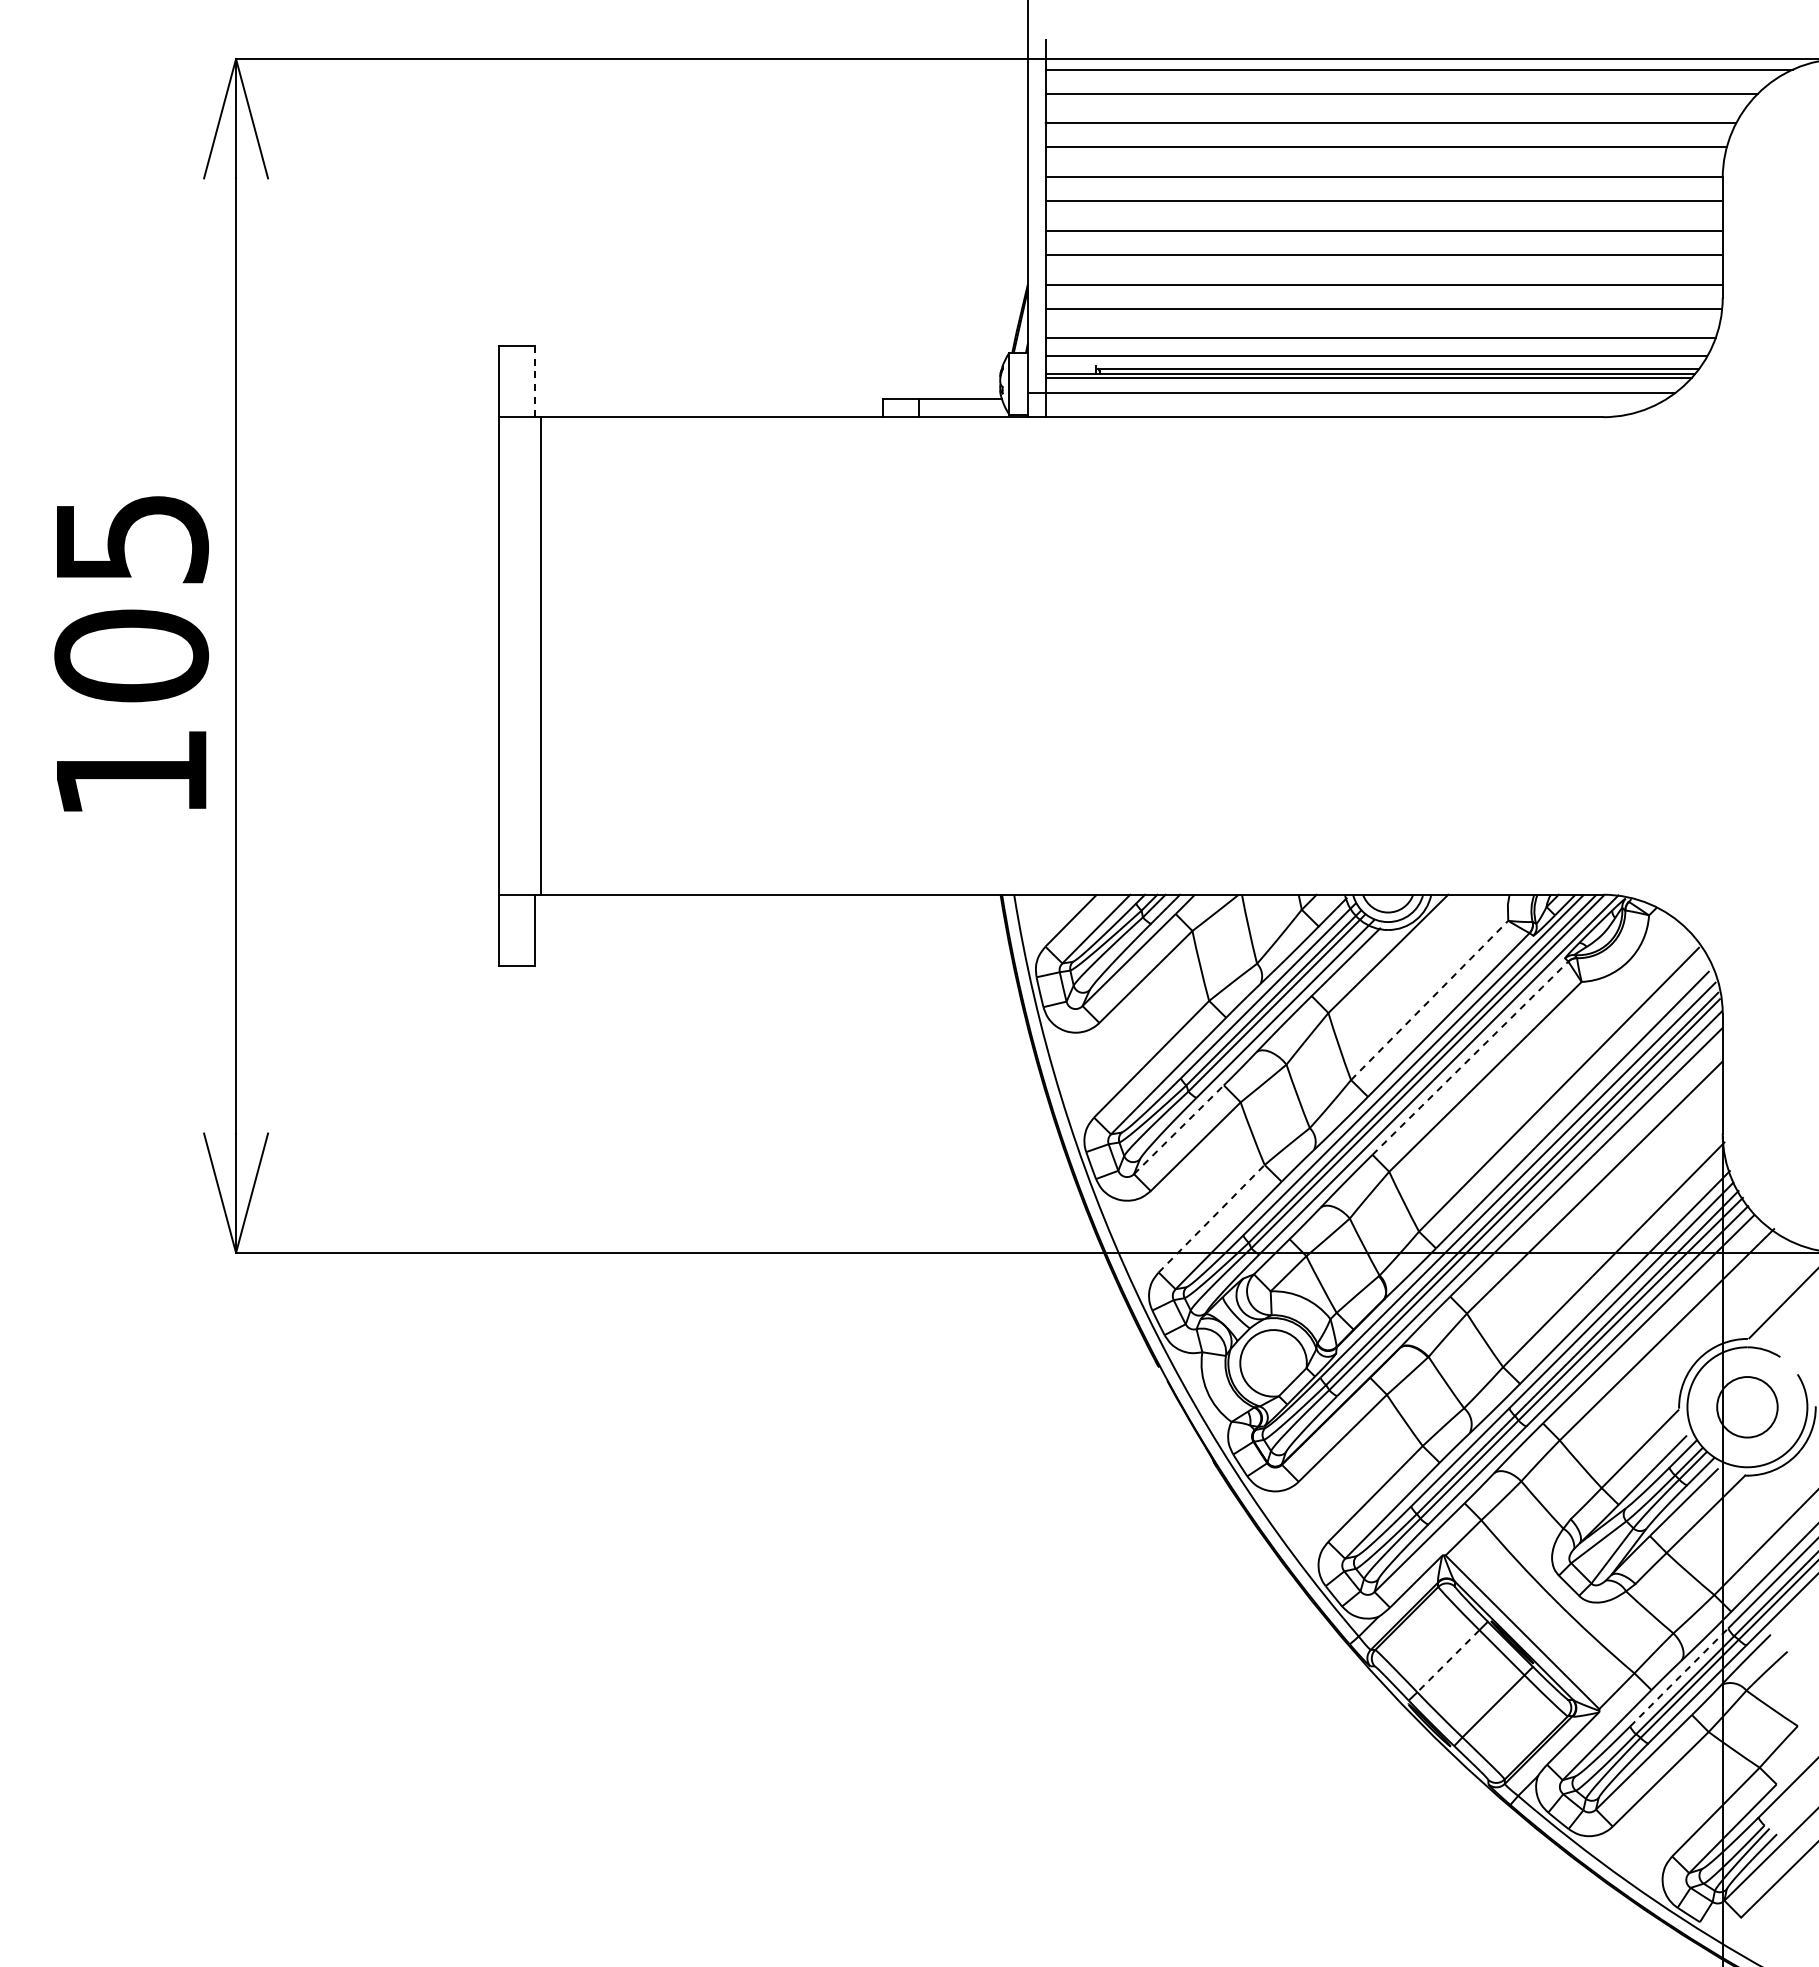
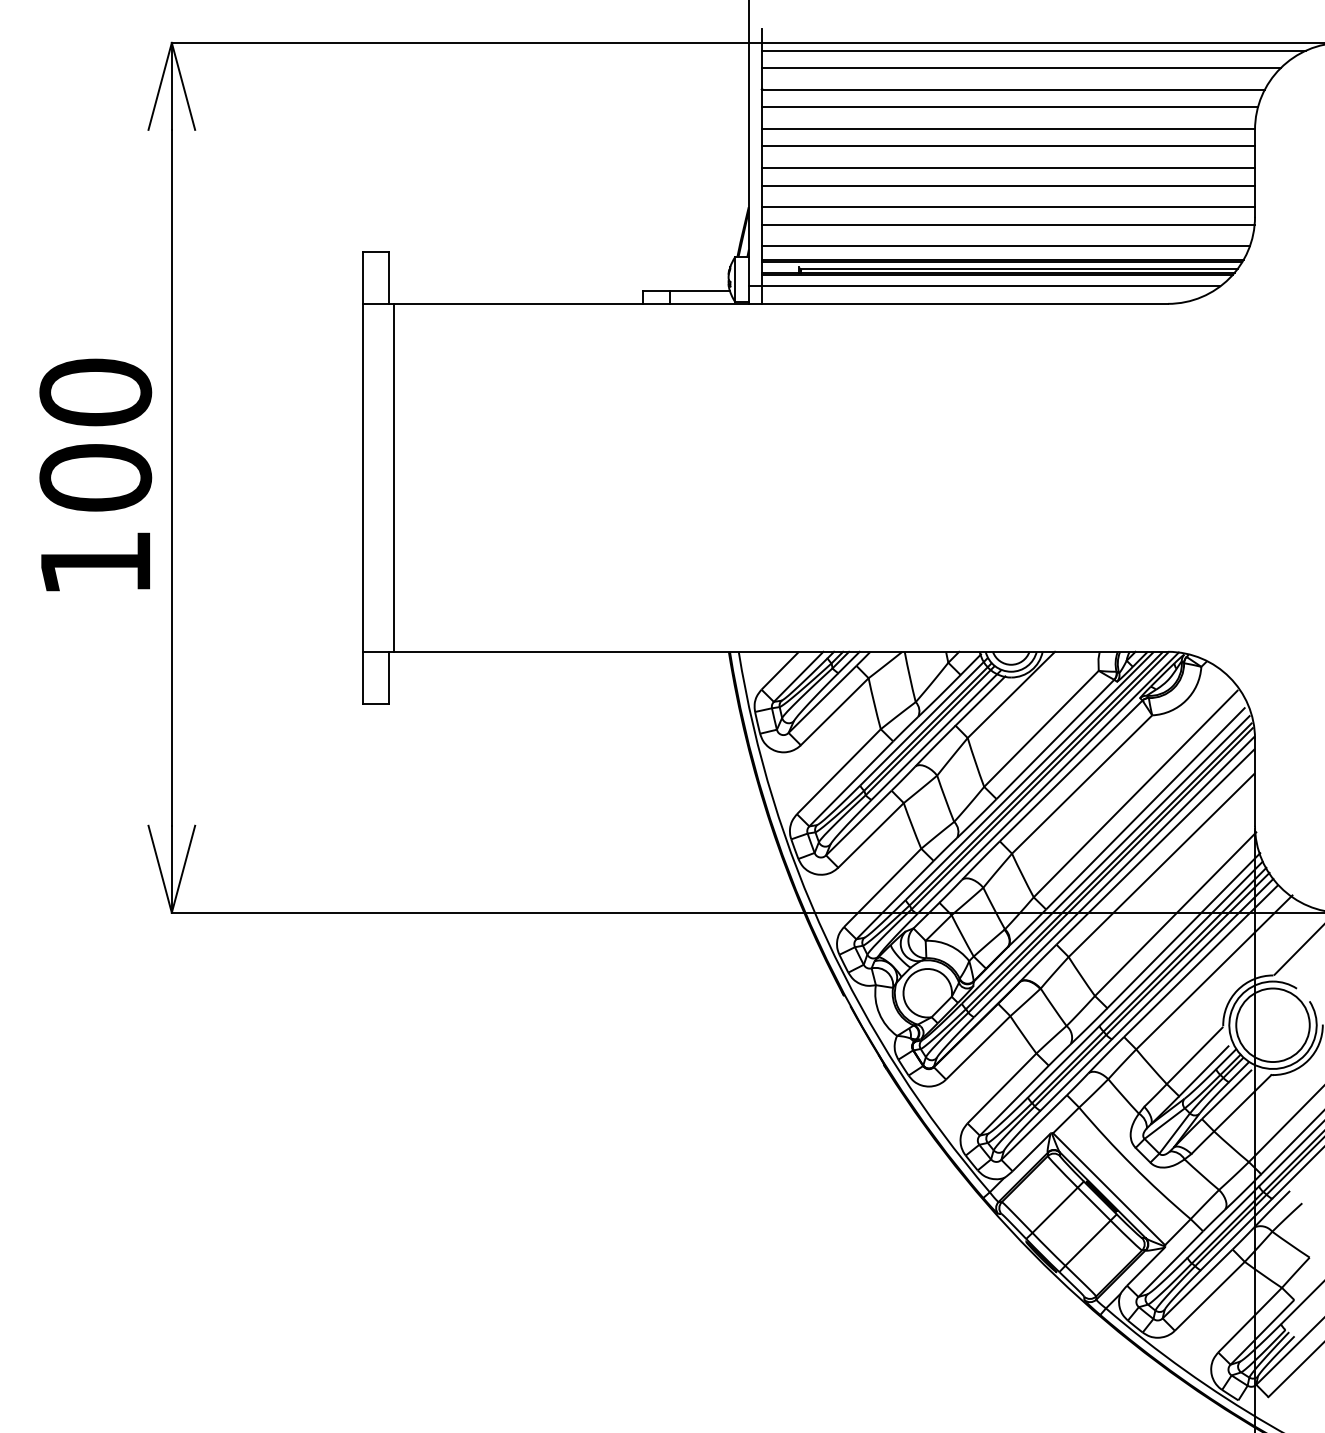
line: (1375, 359) -> (1002, 261), added
line: (534, 381) -> (389, 277), dashed -> solid
text: (131, 538) -> (95, 392), 105 -> 100
line: (1429, 1000) -> (1041, 728), dashed -> solid
line: (1470, 1057) -> (1071, 770), dashed -> solid
line: (1178, 1130) -> (858, 823), dashed -> solid
line: (1211, 1218) -> (882, 887), dashed -> solid
circle: (1747, 1406) -> (1273, 1024), size x1.67
line: (1448, 1661) -> (1055, 1210), dashed -> solid
line: (1679, 1677) -> (1223, 1222), dashed -> solid

